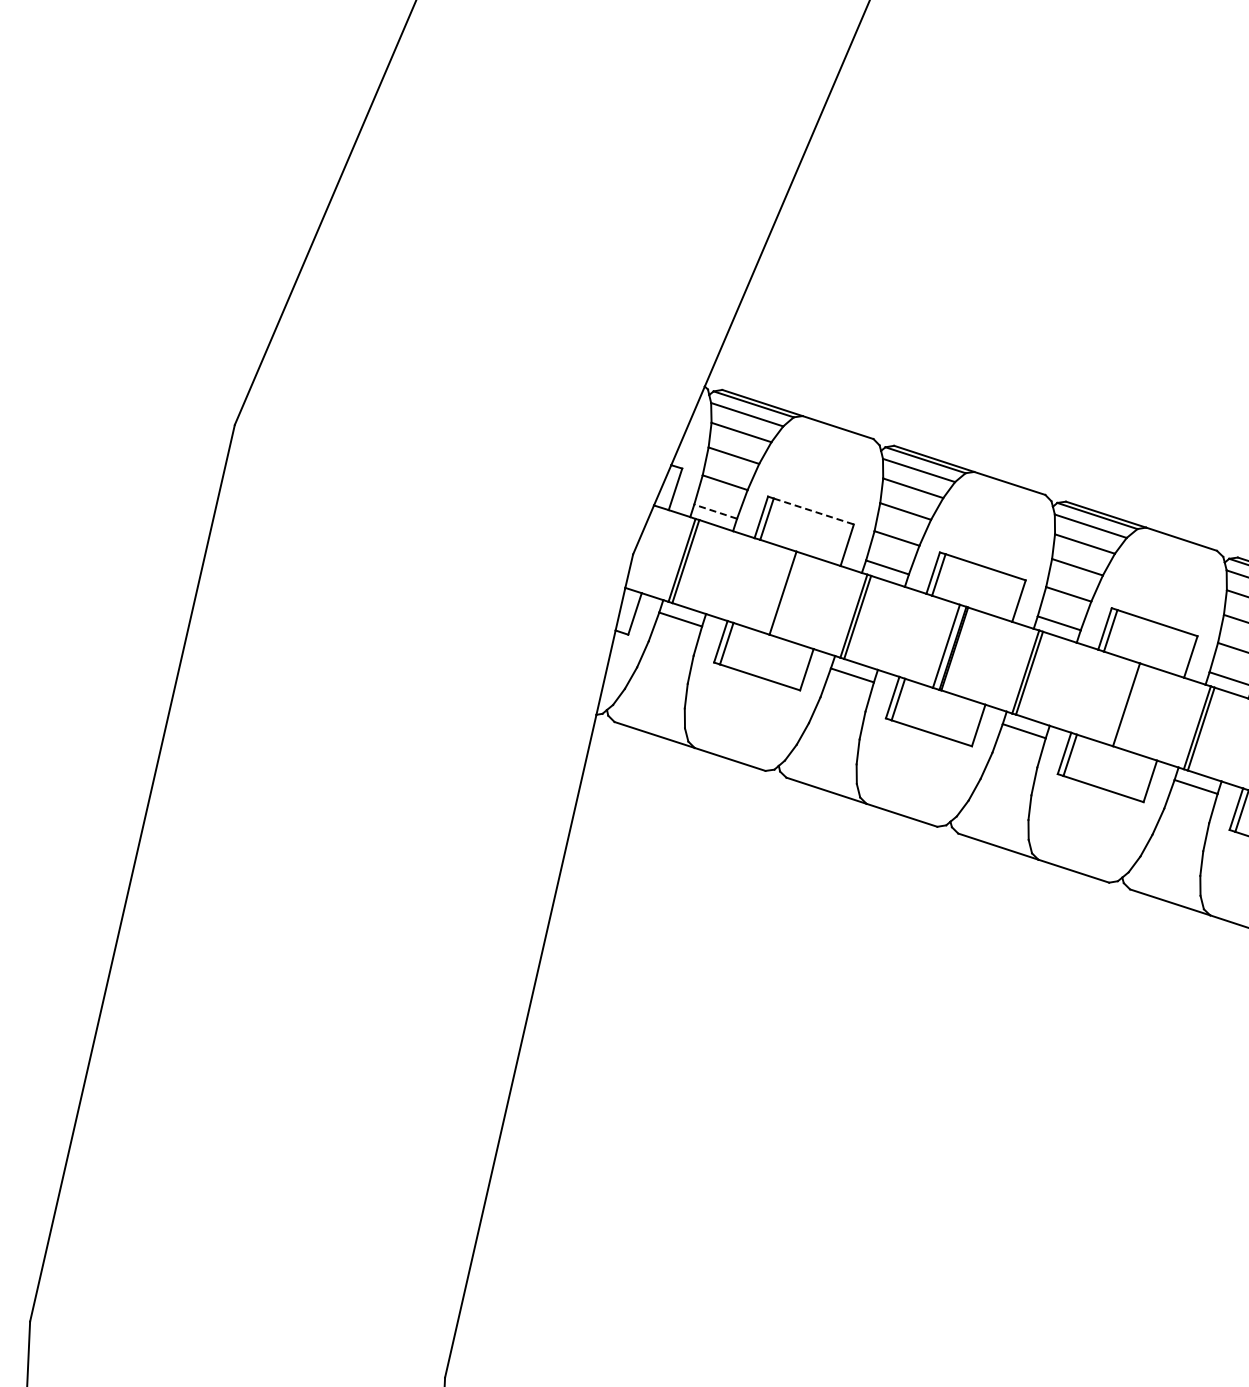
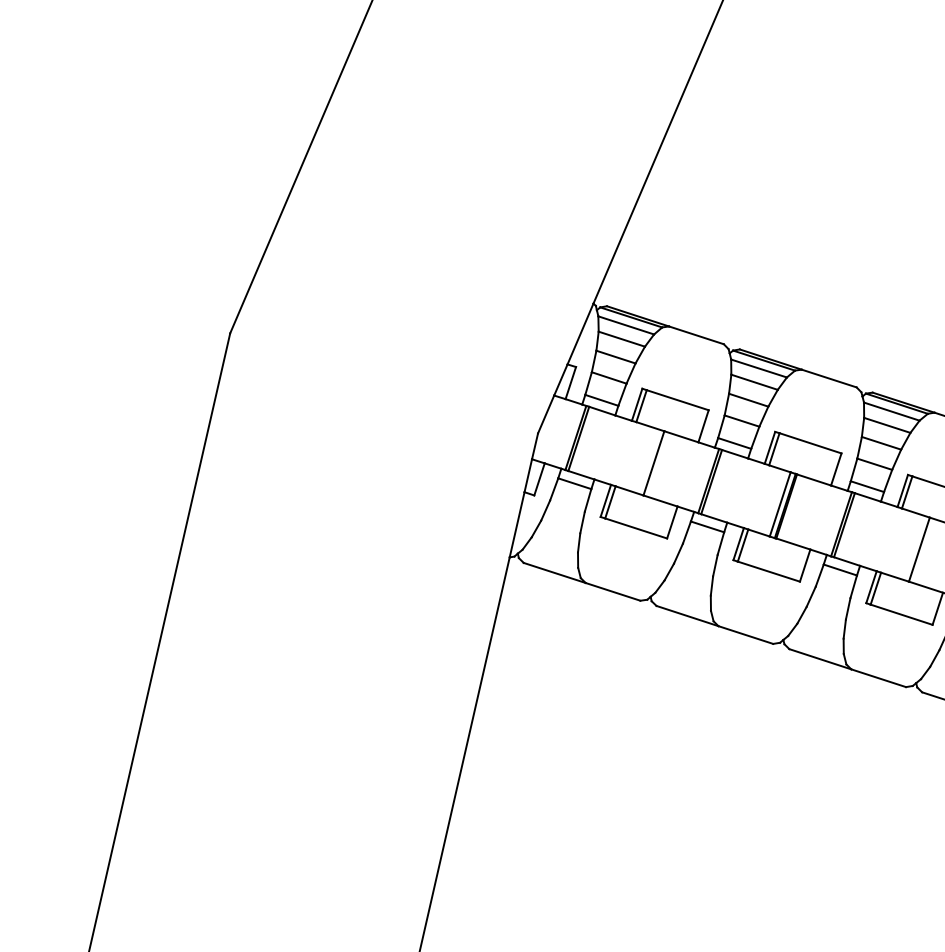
line: (715, 511) -> (601, 400), dashed -> solid
line: (814, 511) -> (678, 400), dashed -> solid

